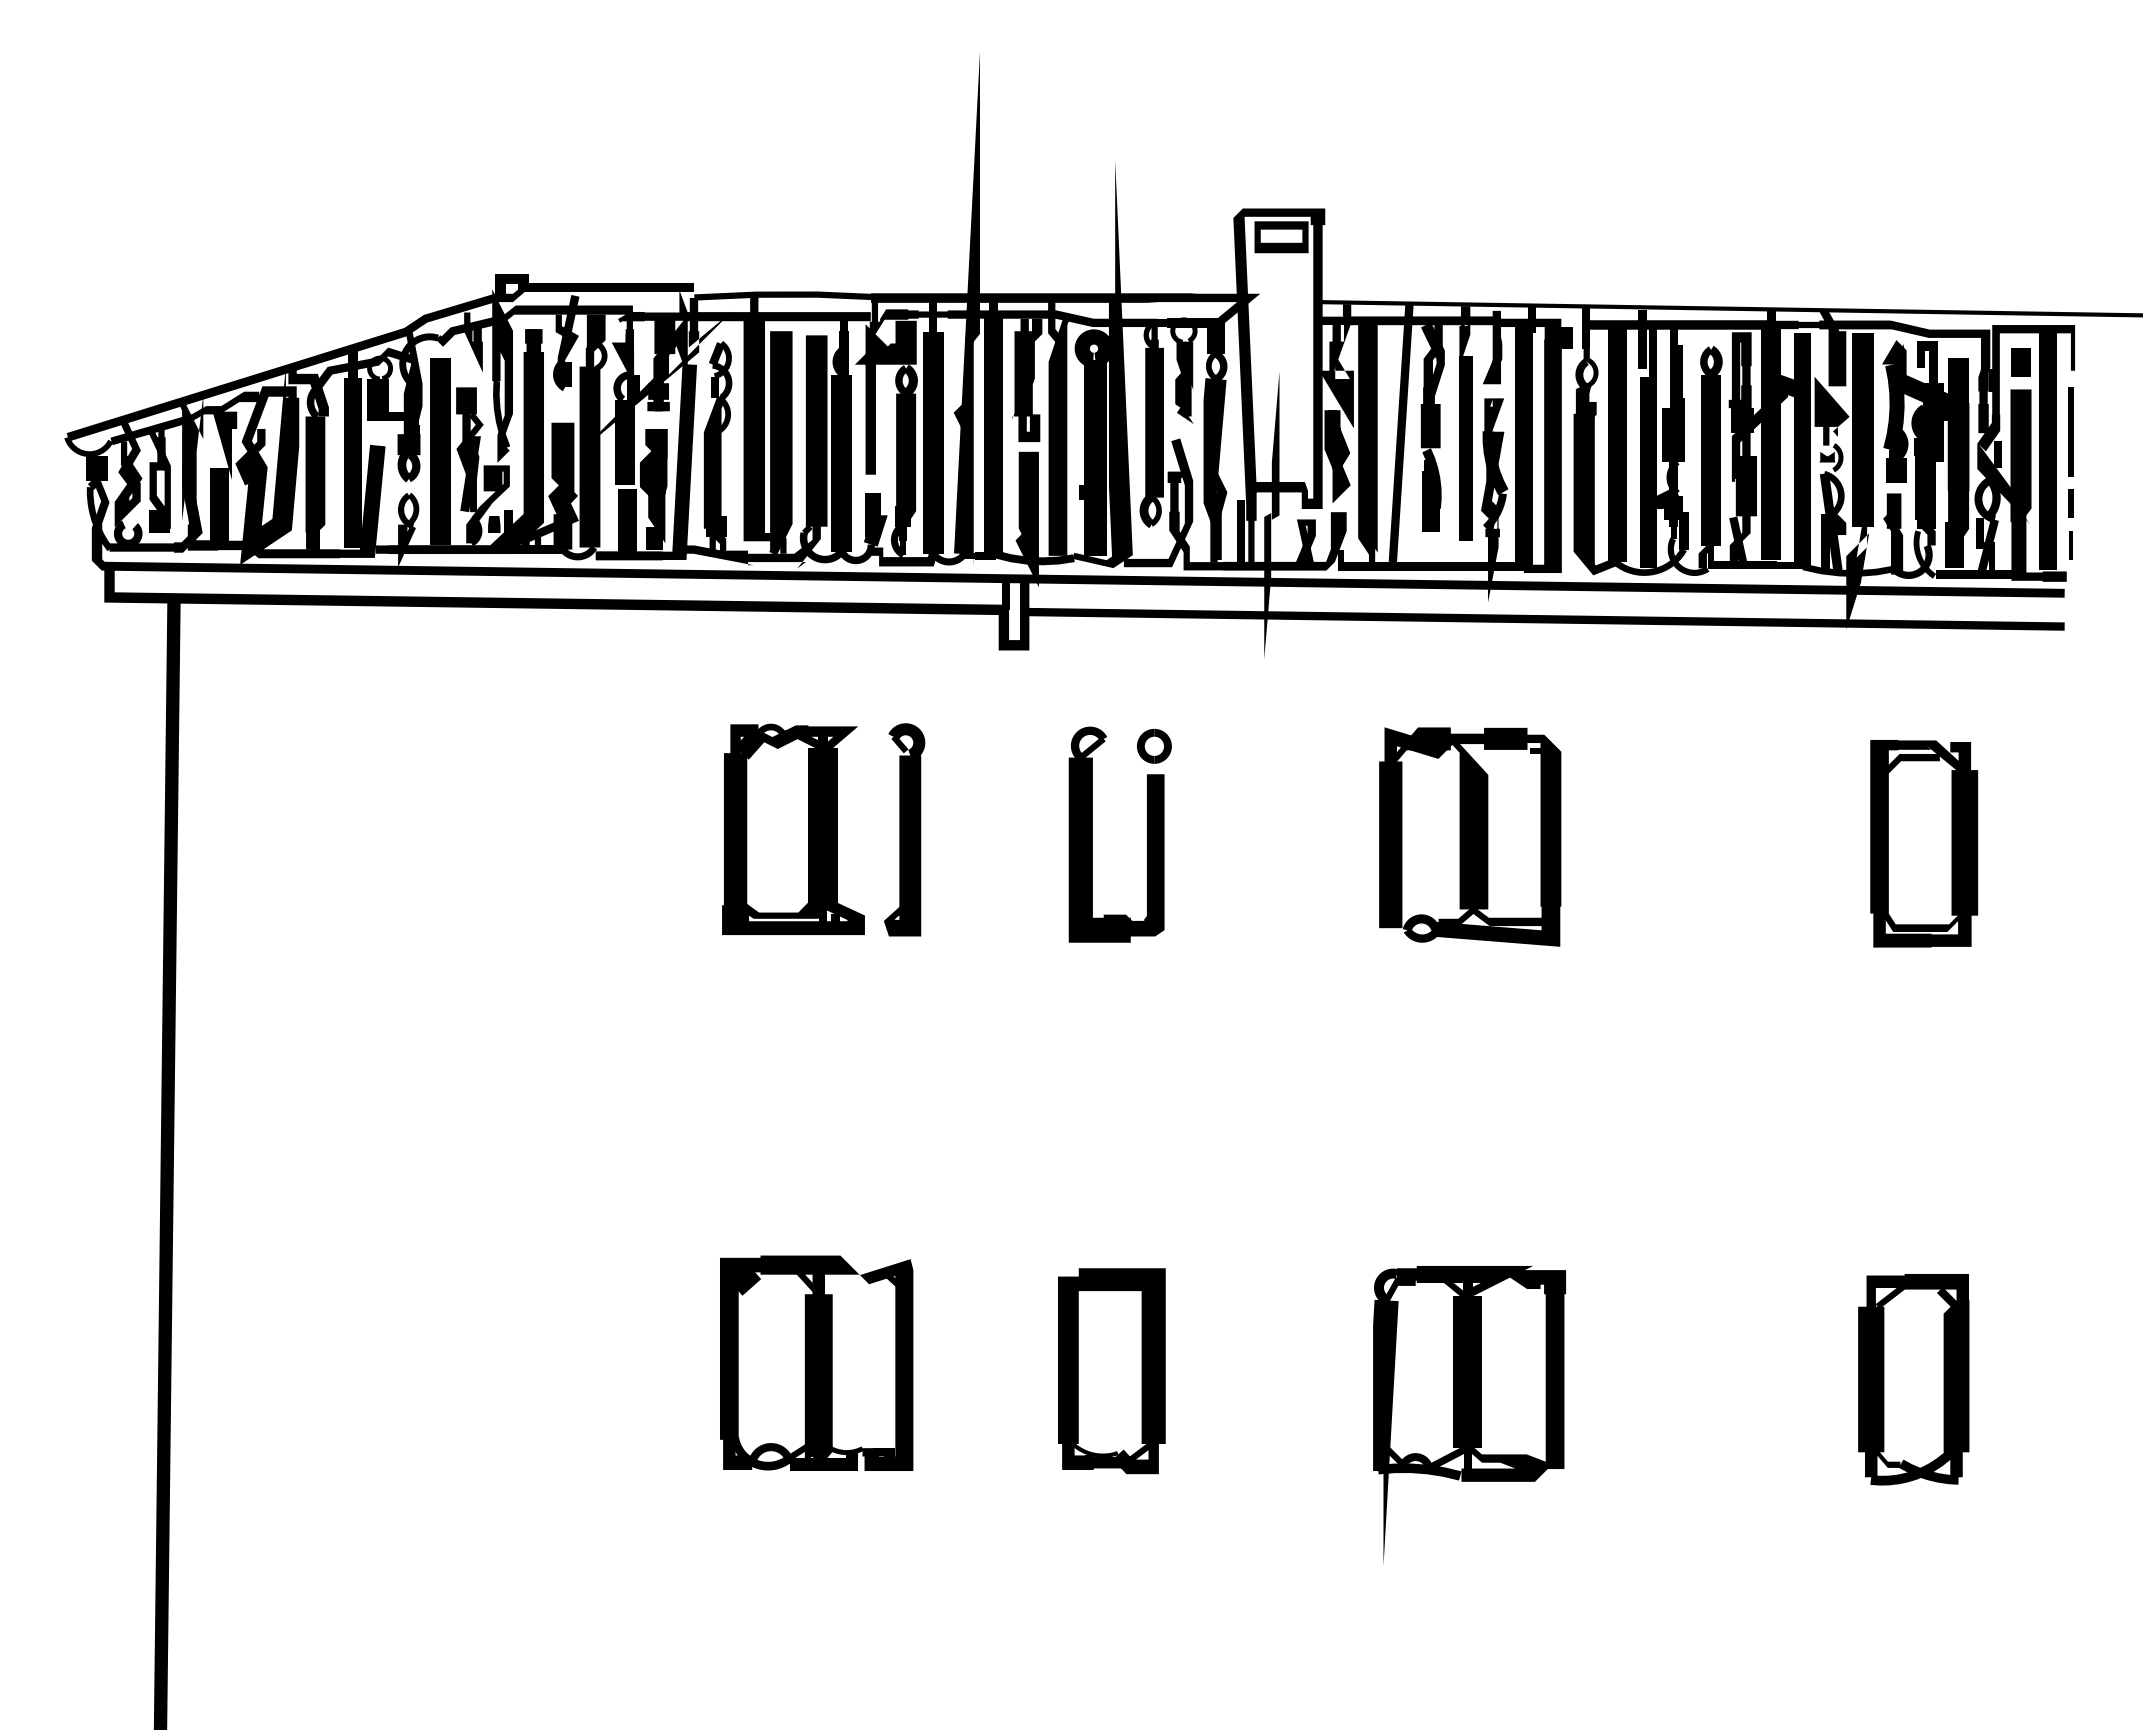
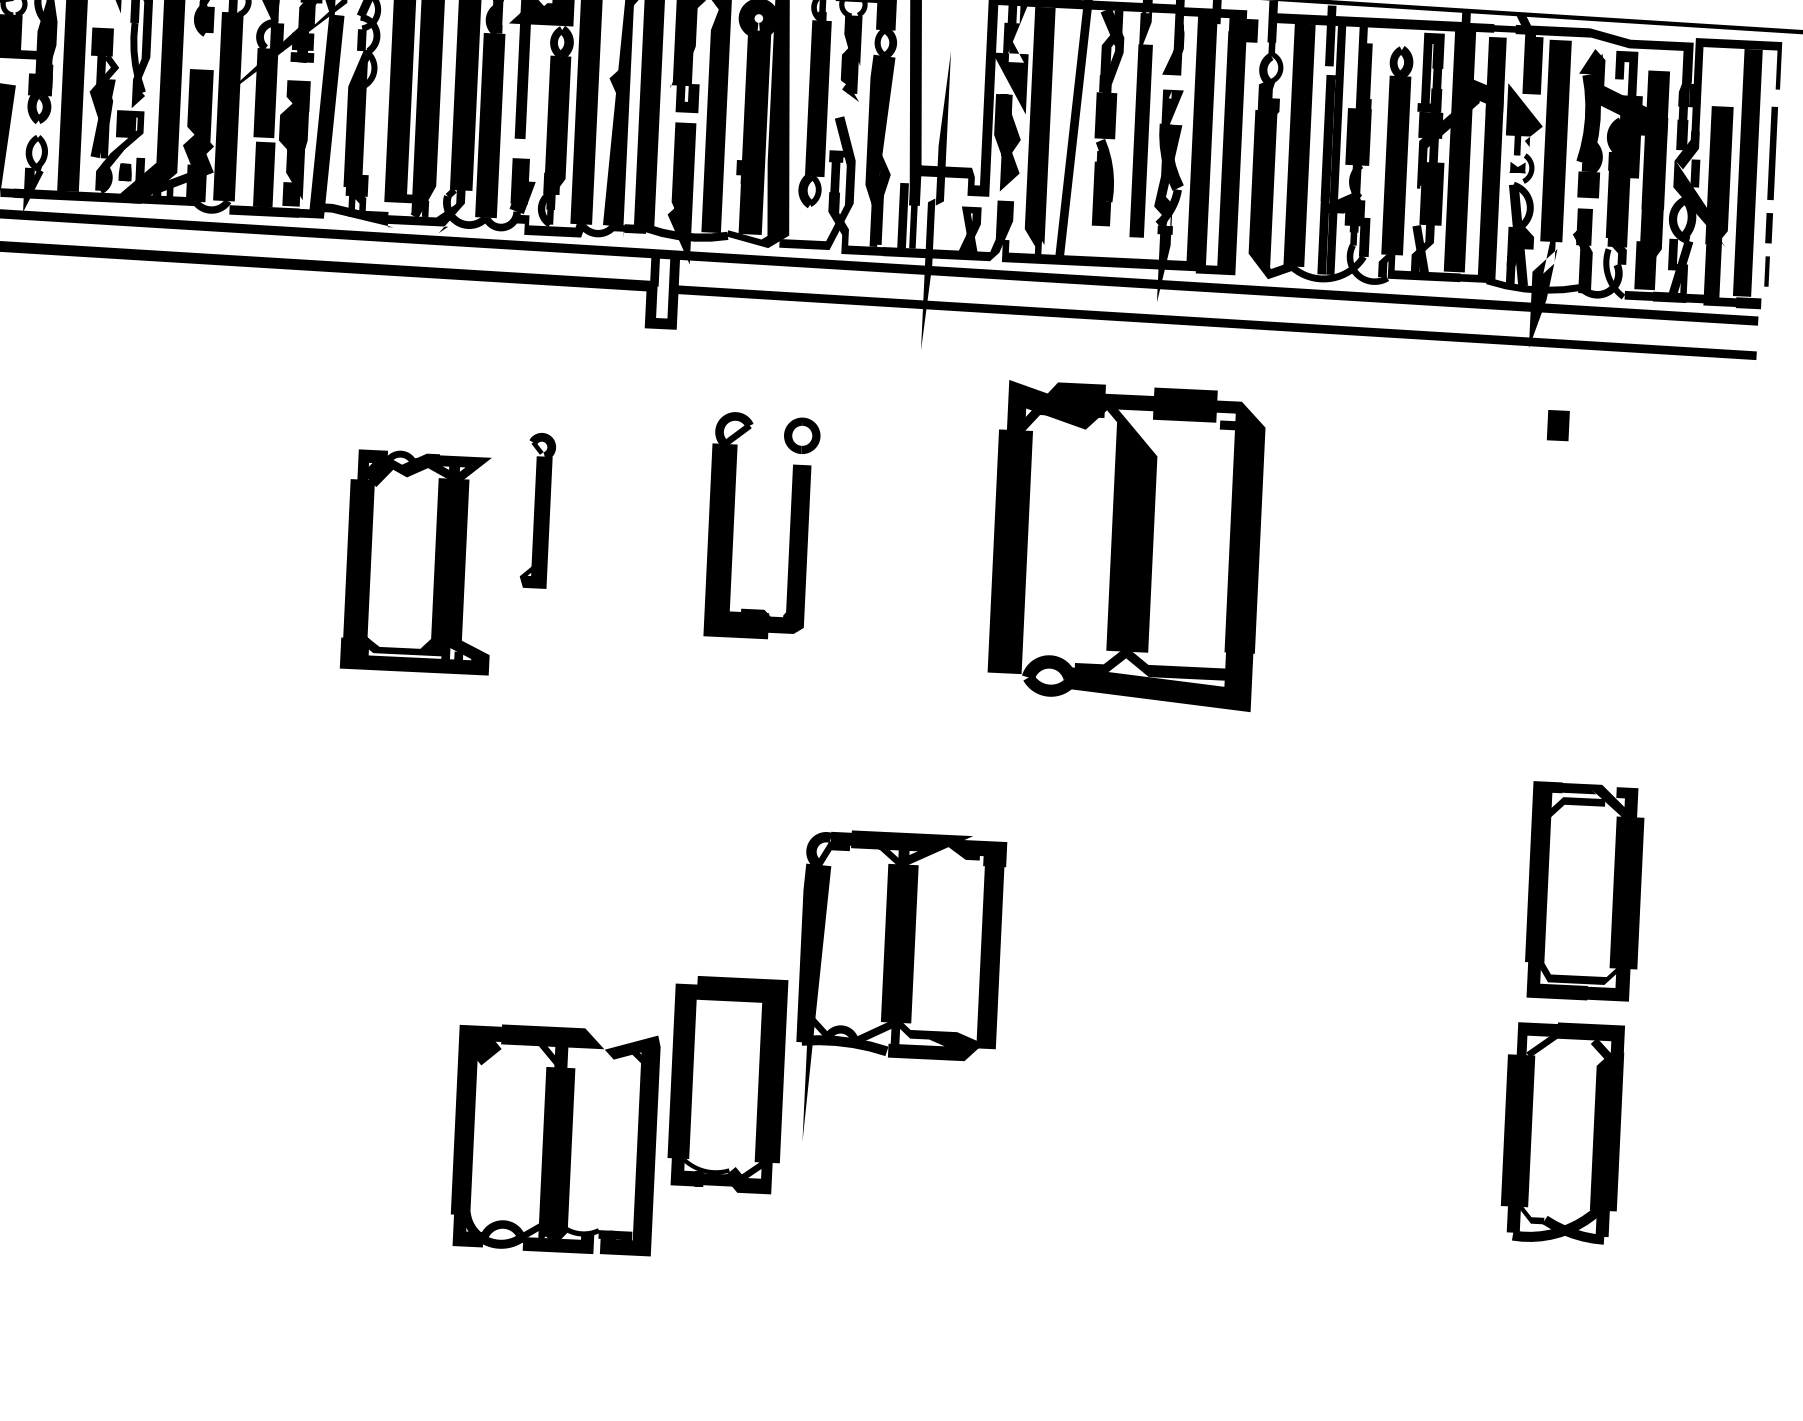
line: (2020, 362) -> (1557, 425), moved
part: (793, 828) -> (419, 561), moved
part: (904, 829) -> (537, 510), size x0.7
part: (1470, 836) -> (1127, 545), size x1.4
part: (1924, 843) -> (1584, 891), moved
part: (816, 1362) -> (555, 1138), moved
part: (1469, 1414) -> (899, 987), moved

